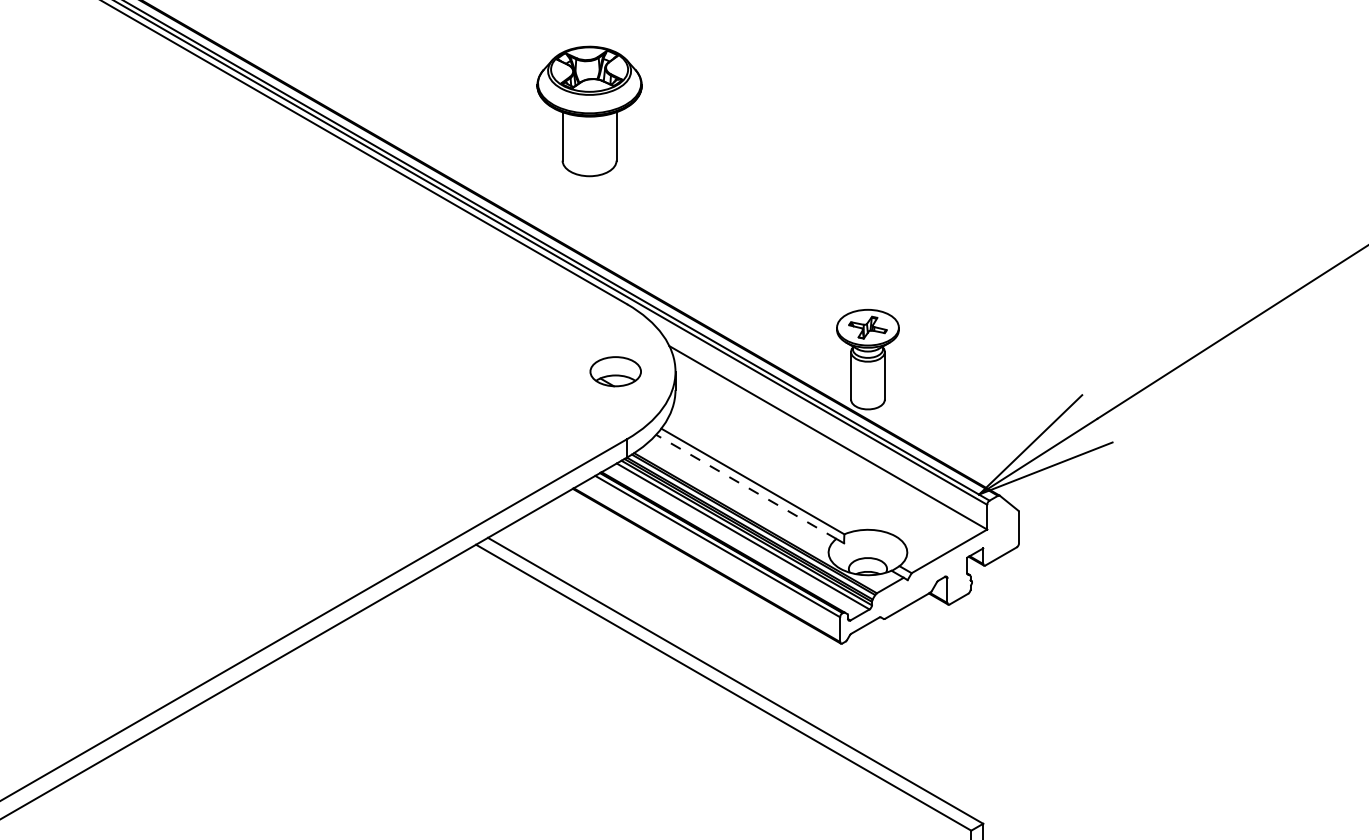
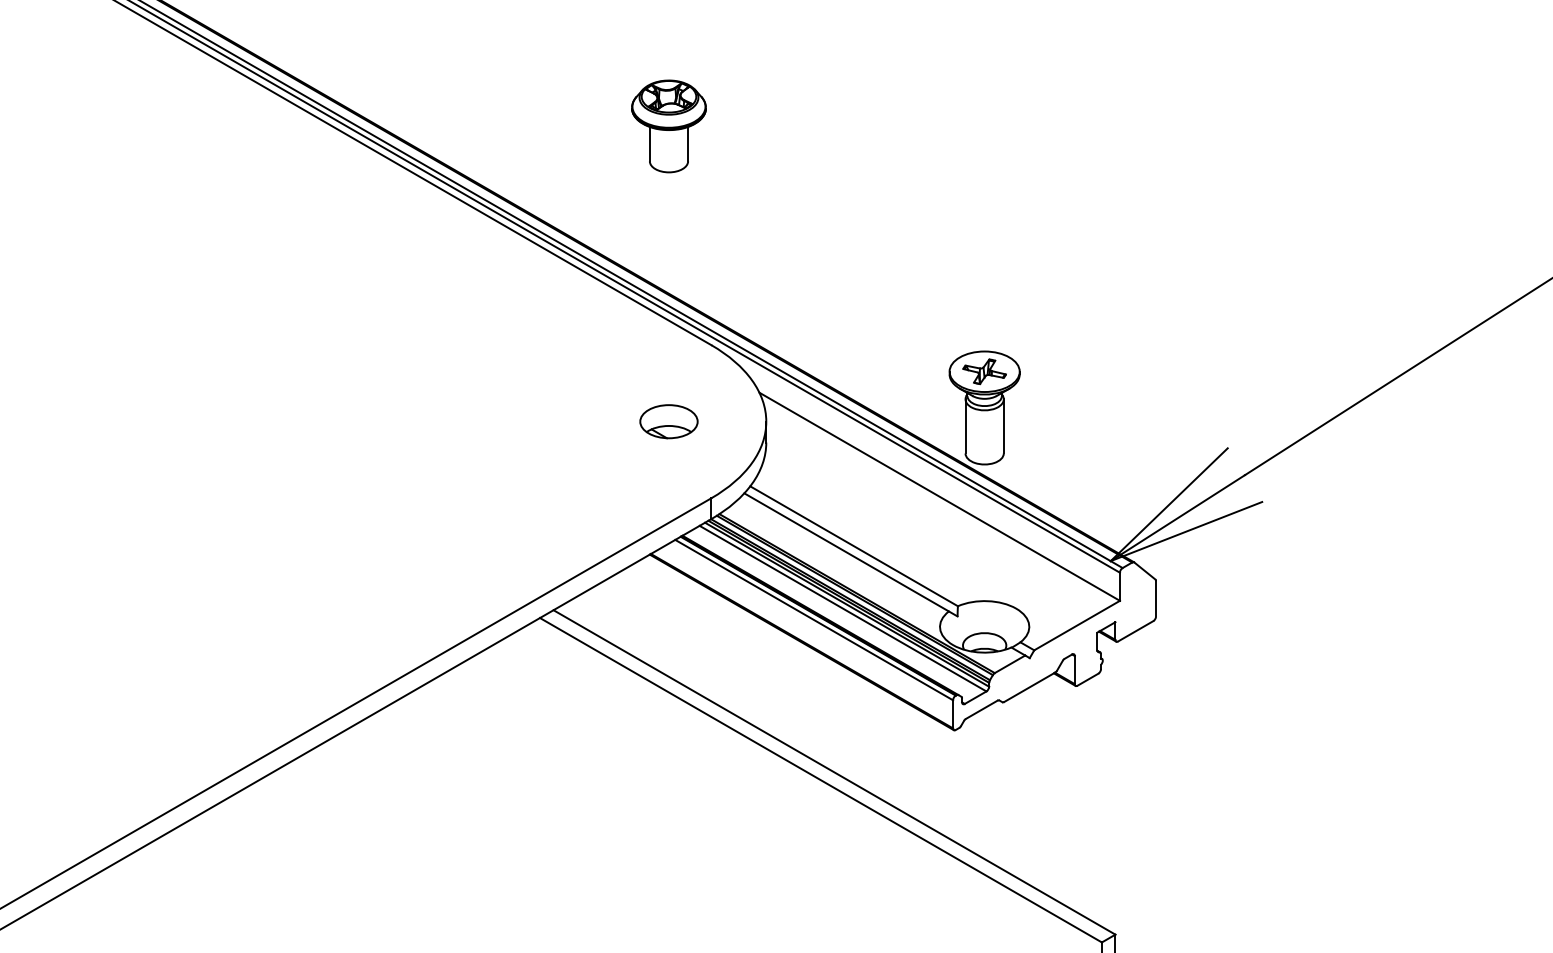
part: (589, 111) -> (668, 126), size x0.62
part: (615, 371) -> (668, 421), moved
line: (745, 486) -> (845, 551), dashed -> solid

